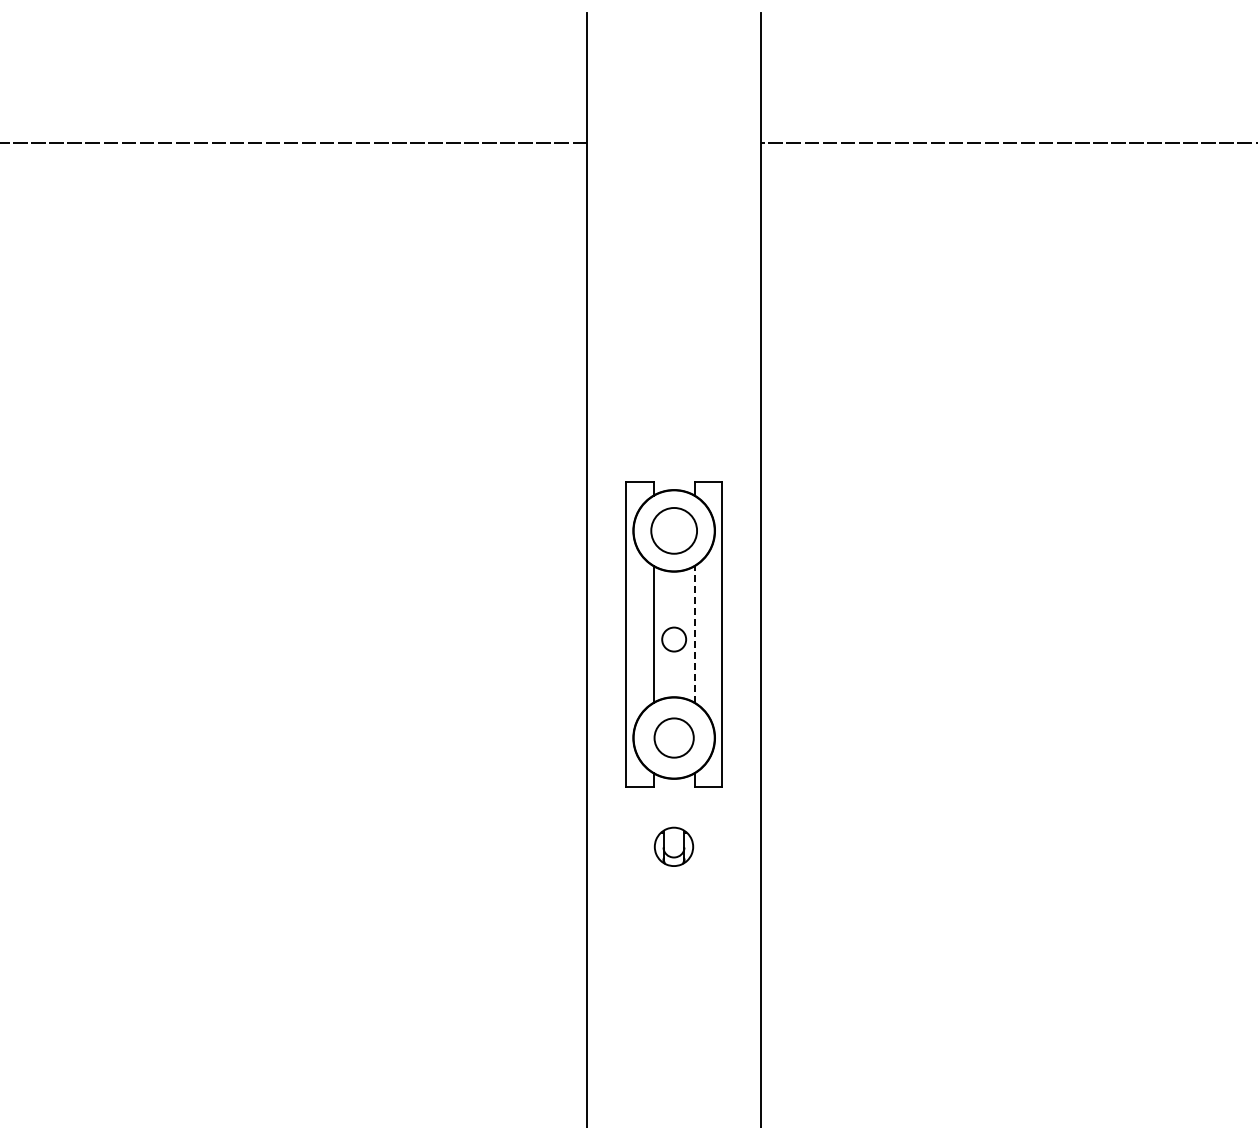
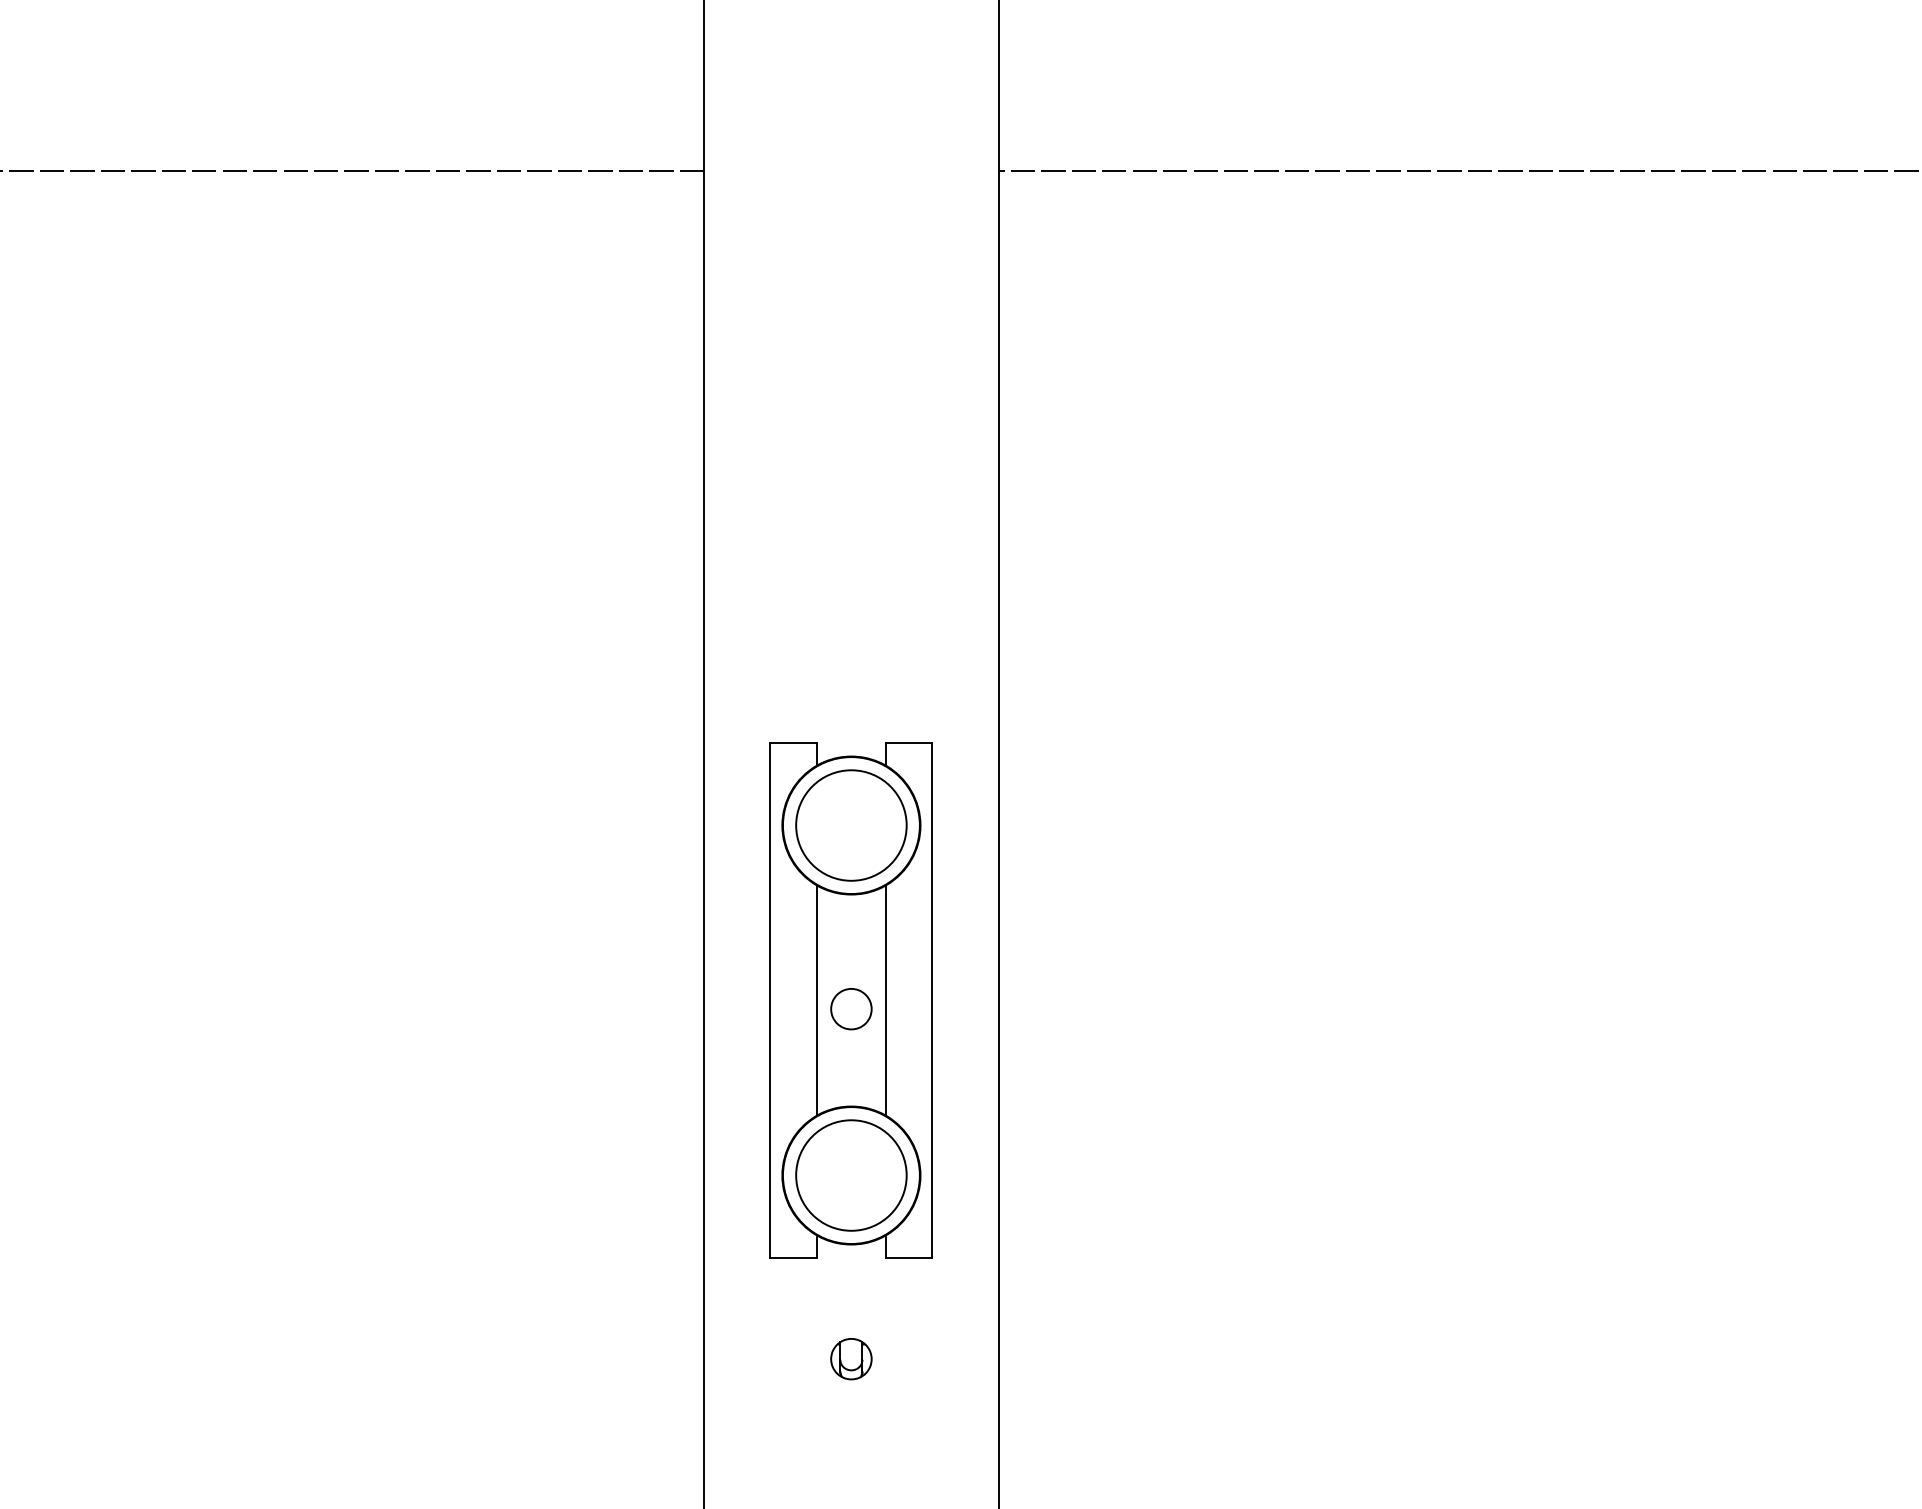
circle: (673, 530) -> (850, 824), size x1.43
line: (694, 633) -> (885, 998), dashed -> solid
circle: (673, 737) -> (850, 1174), size x1.67
part: (674, 846) -> (851, 1358), size x0.62

